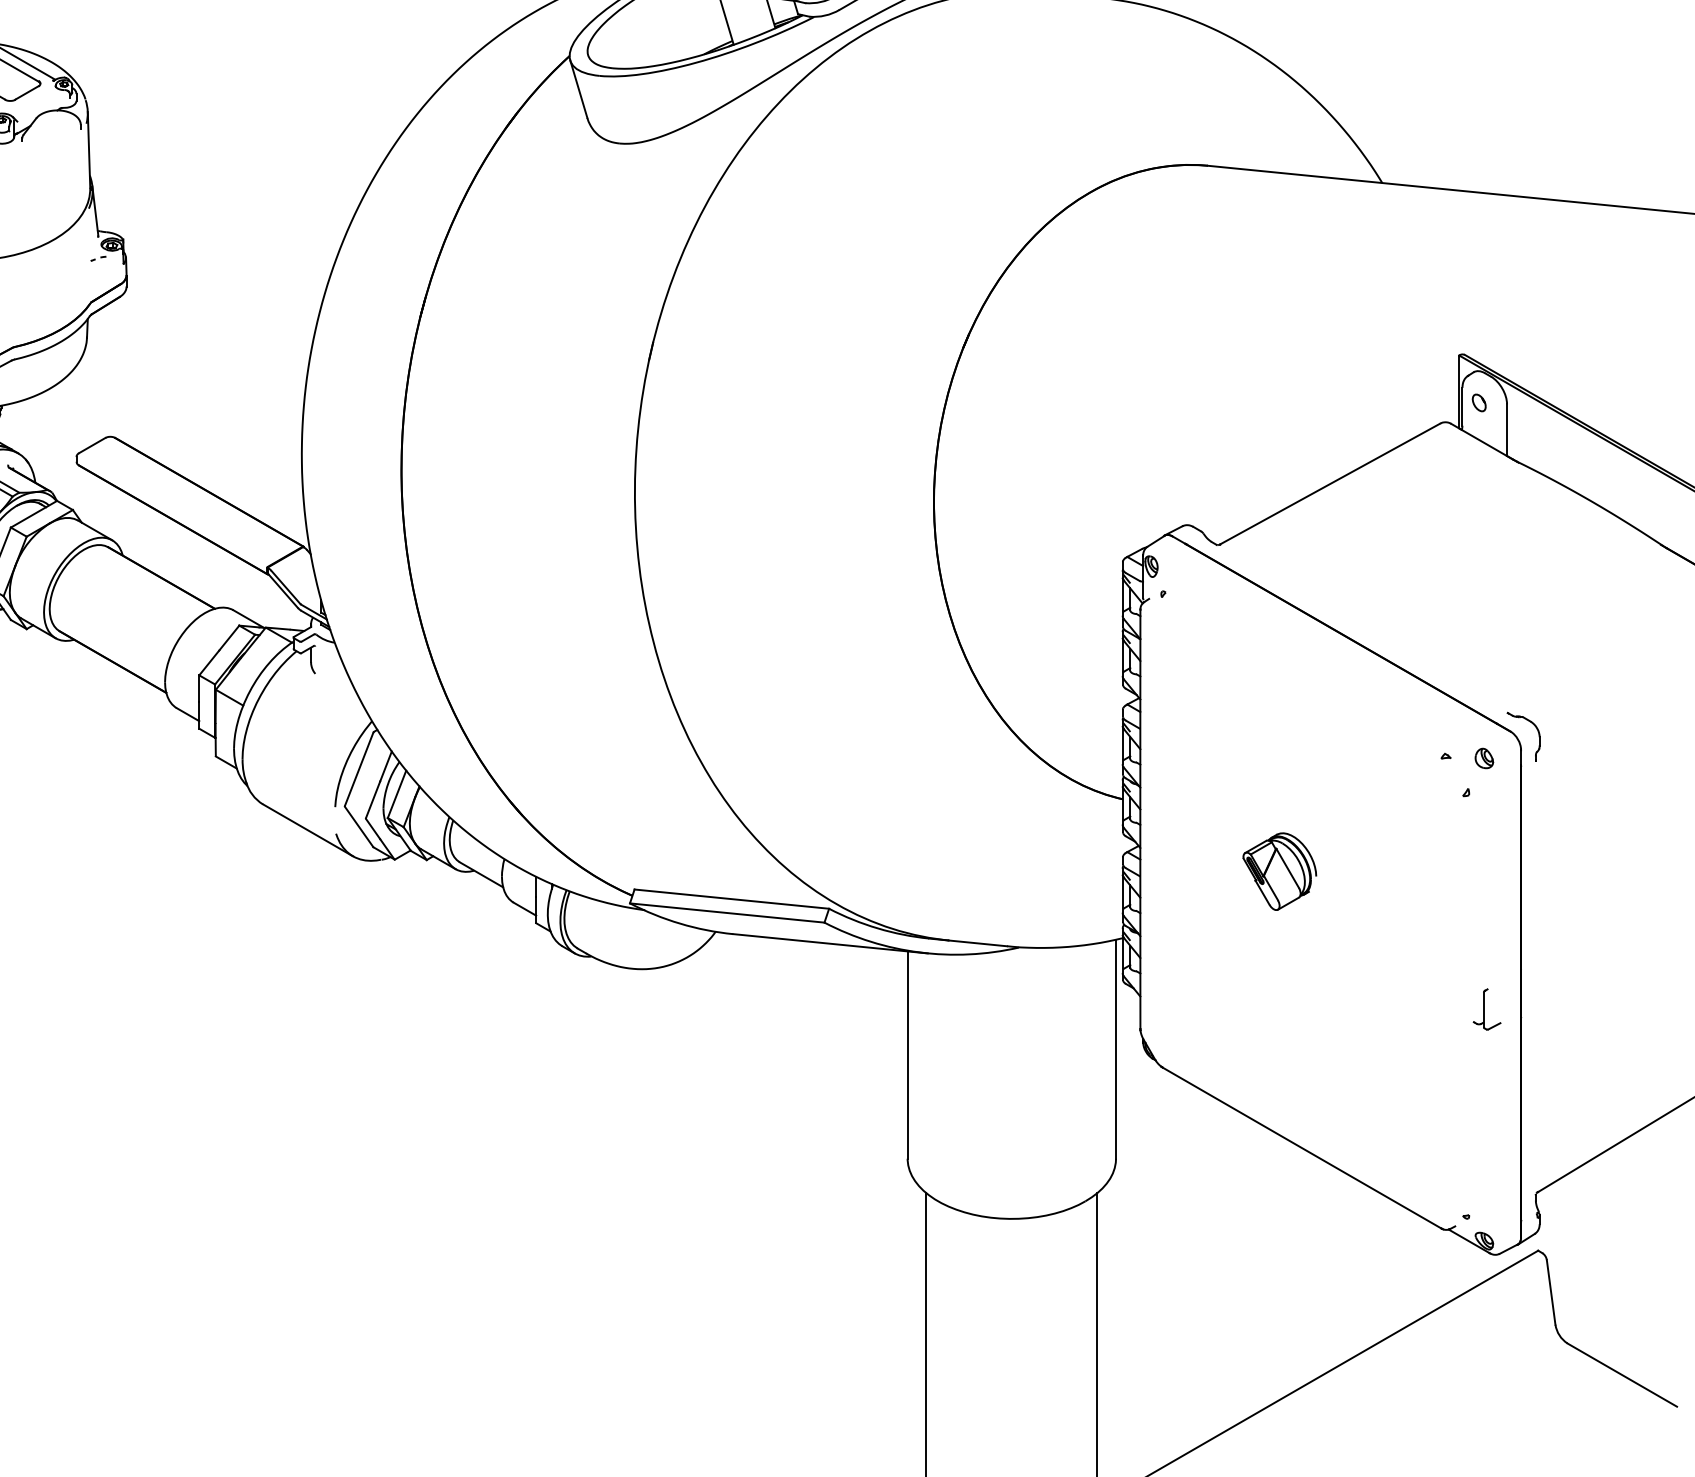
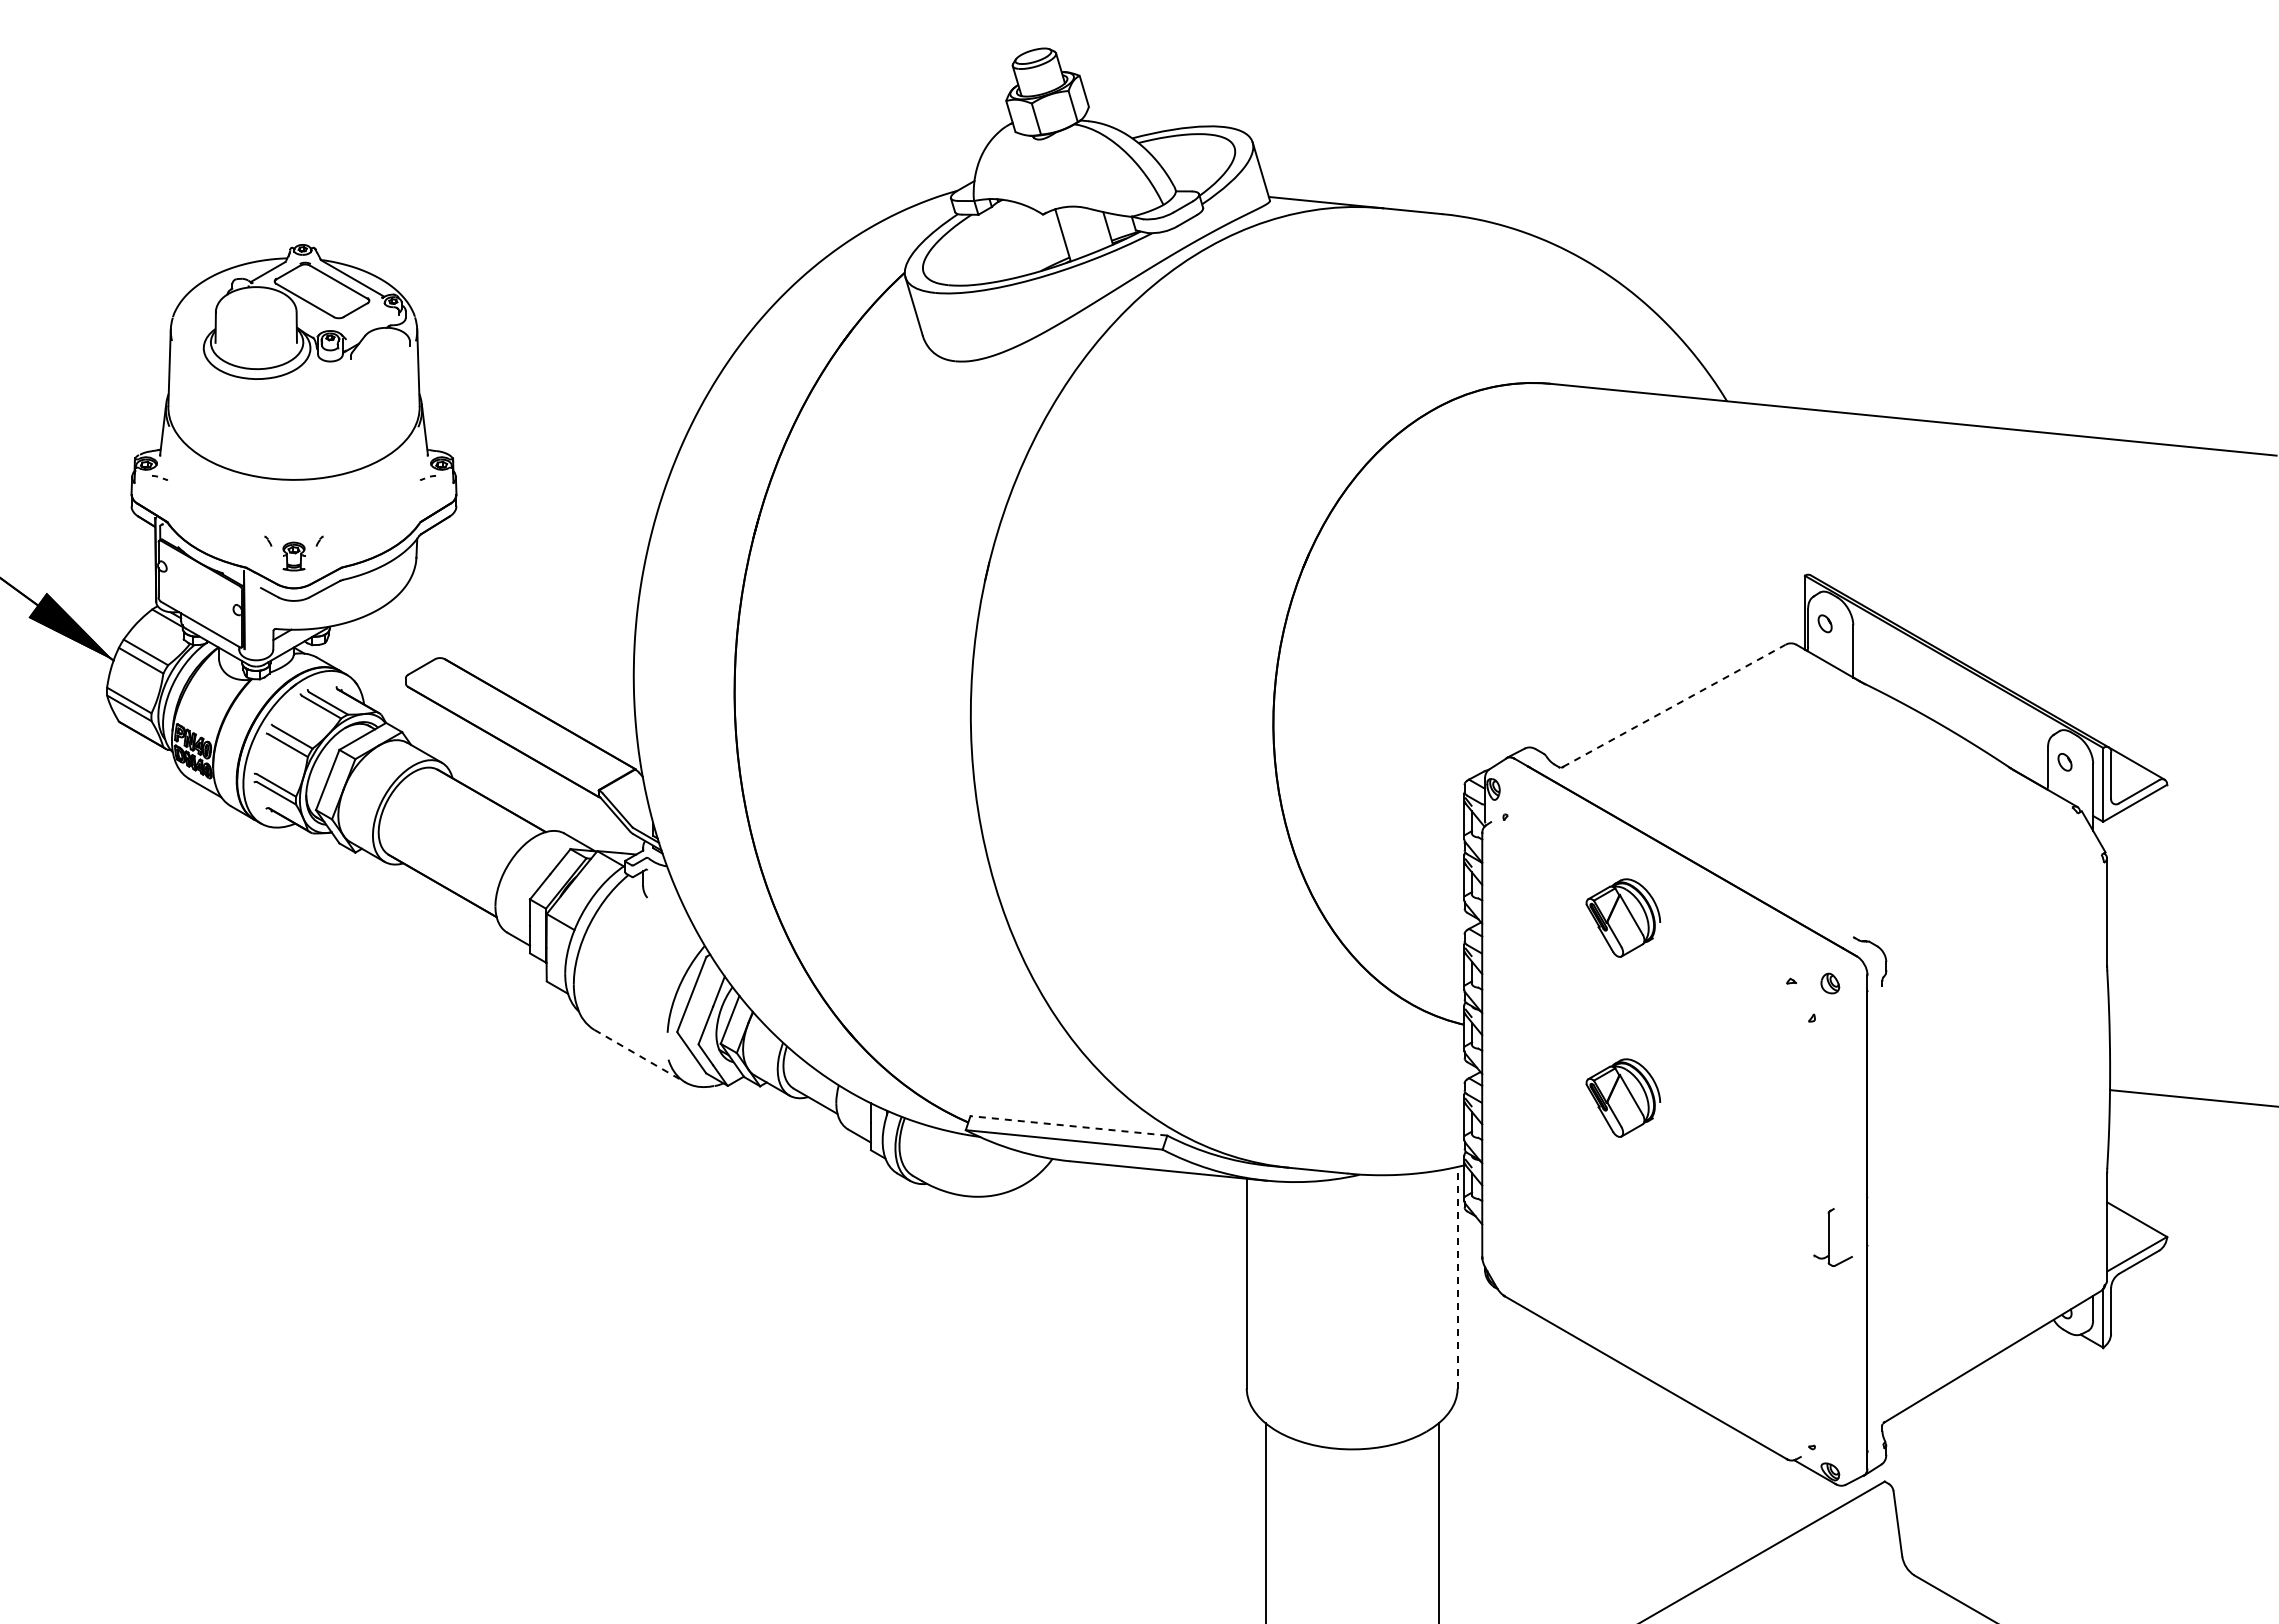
line: (1330, 483) -> (1674, 705), solid -> dashed
part: (1279, 693) -> (1623, 917), added
line: (308, 830) -> (640, 1056), solid -> dashed
line: (731, 898) -> (1068, 1125), solid -> dashed
part: (1486, 1009) -> (1832, 1237), size x1.4
line: (1115, 1048) -> (1457, 1277), solid -> dashed

